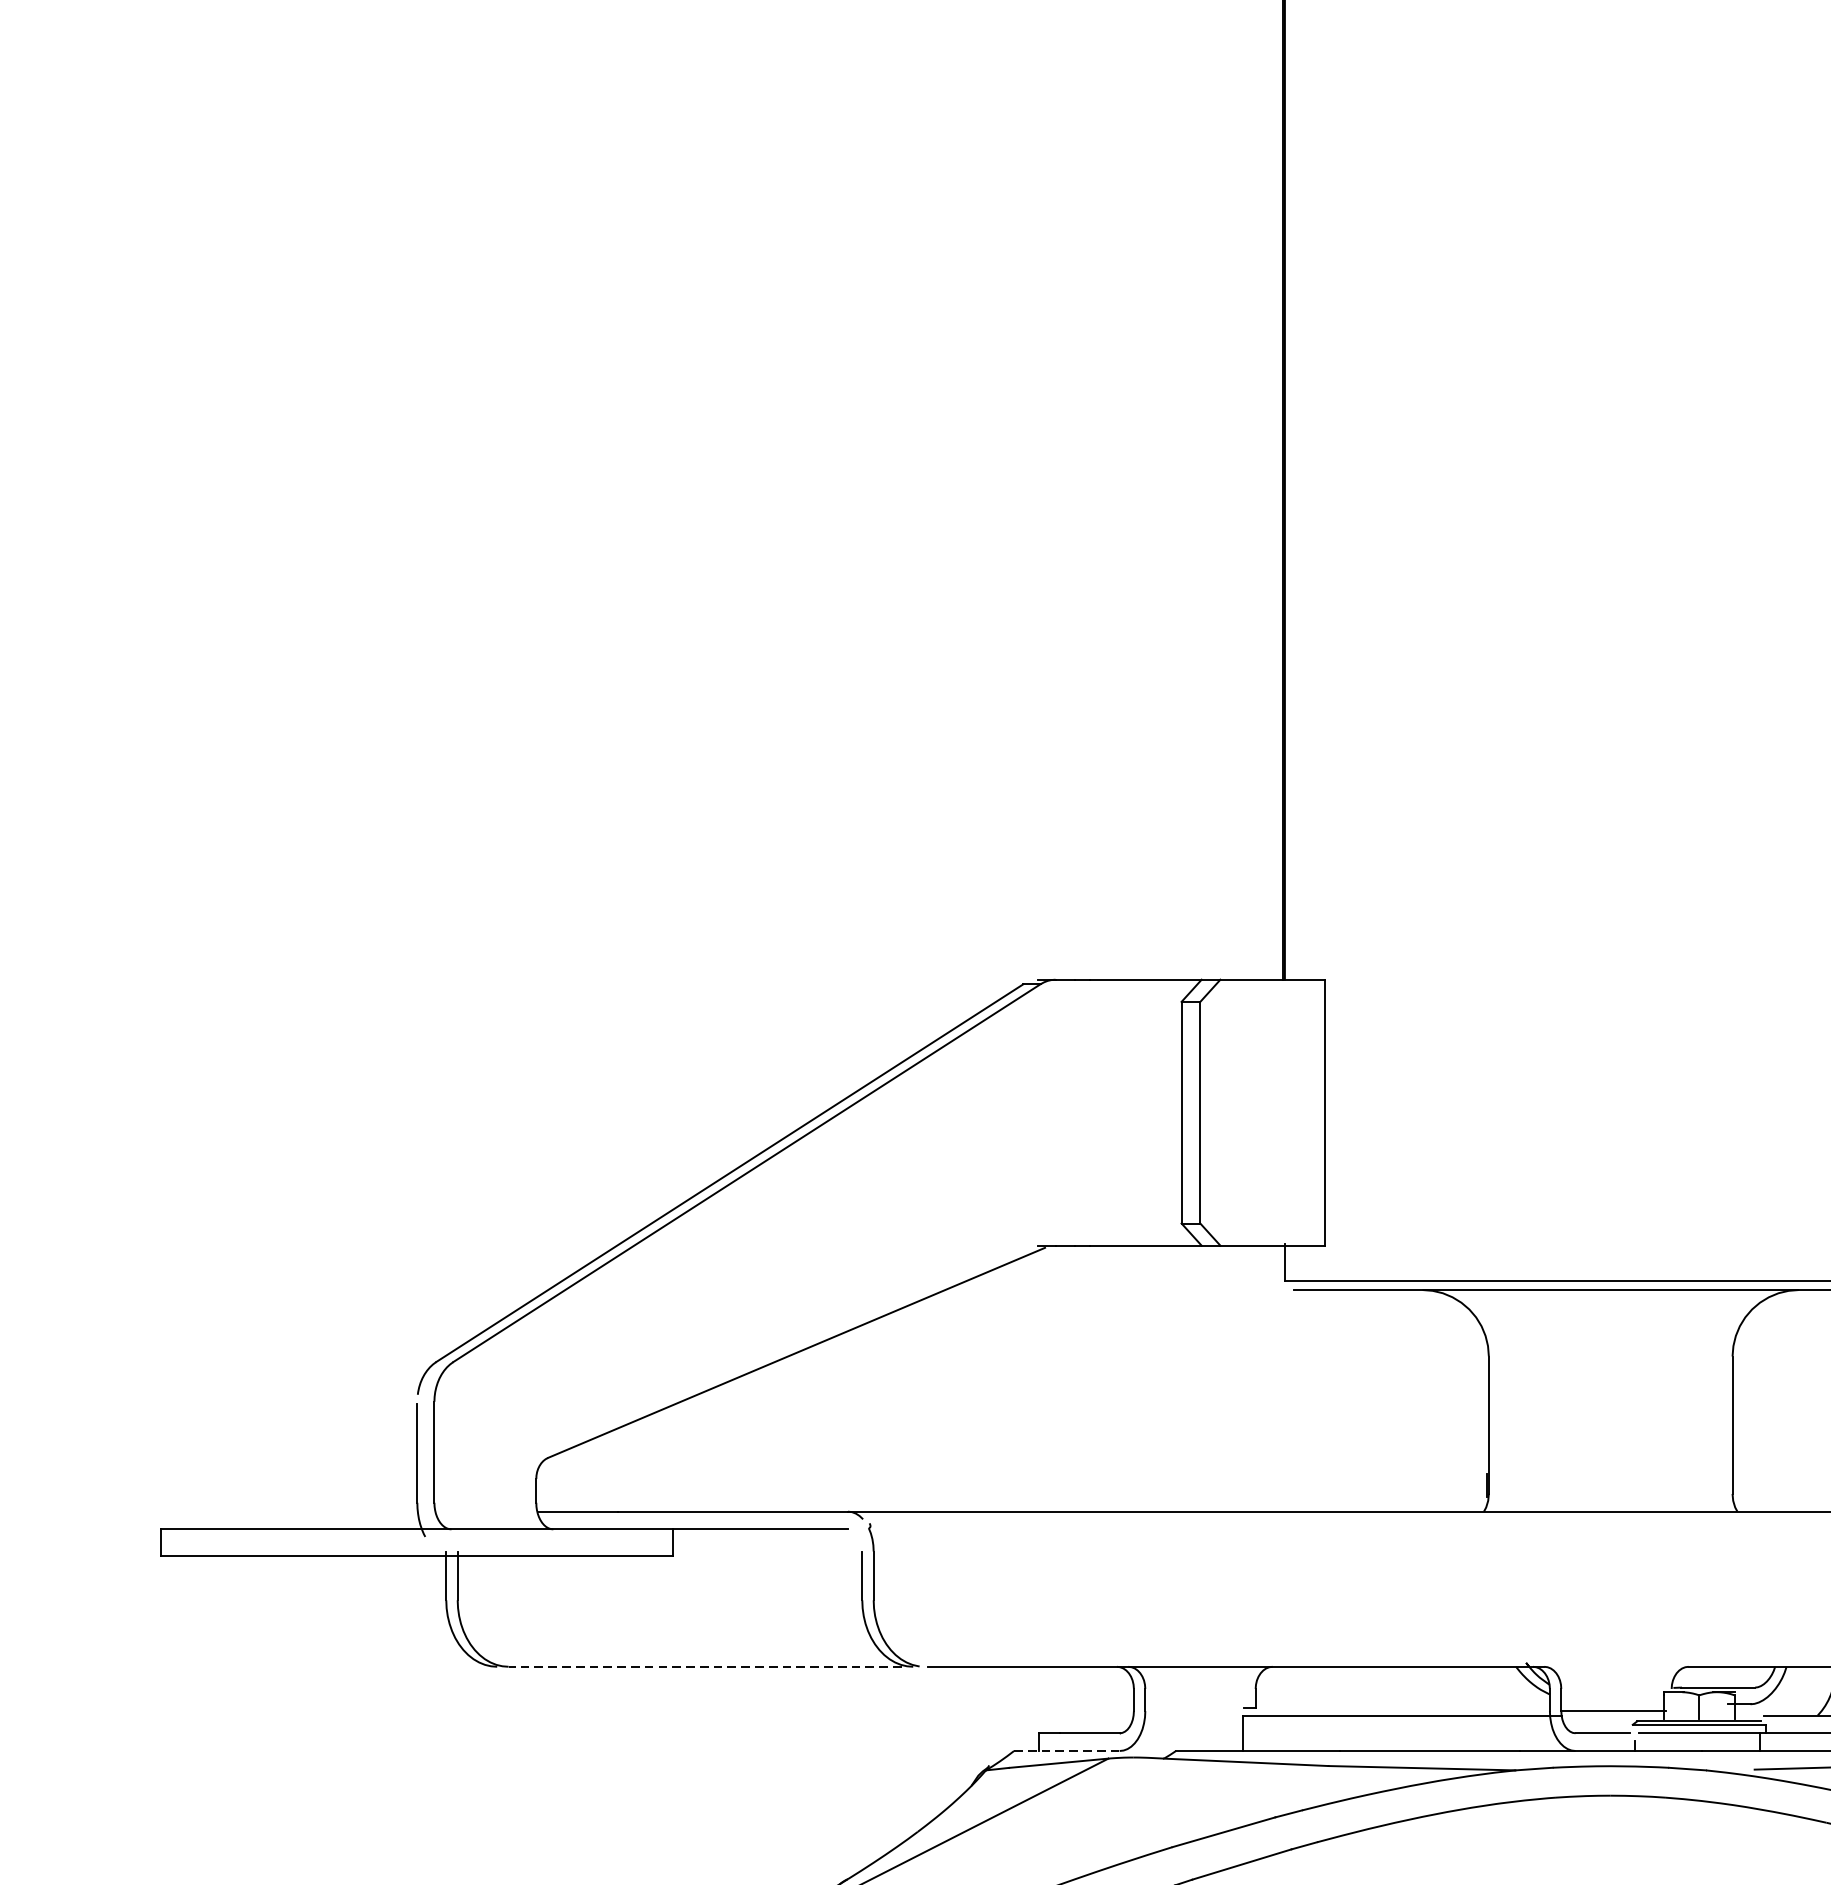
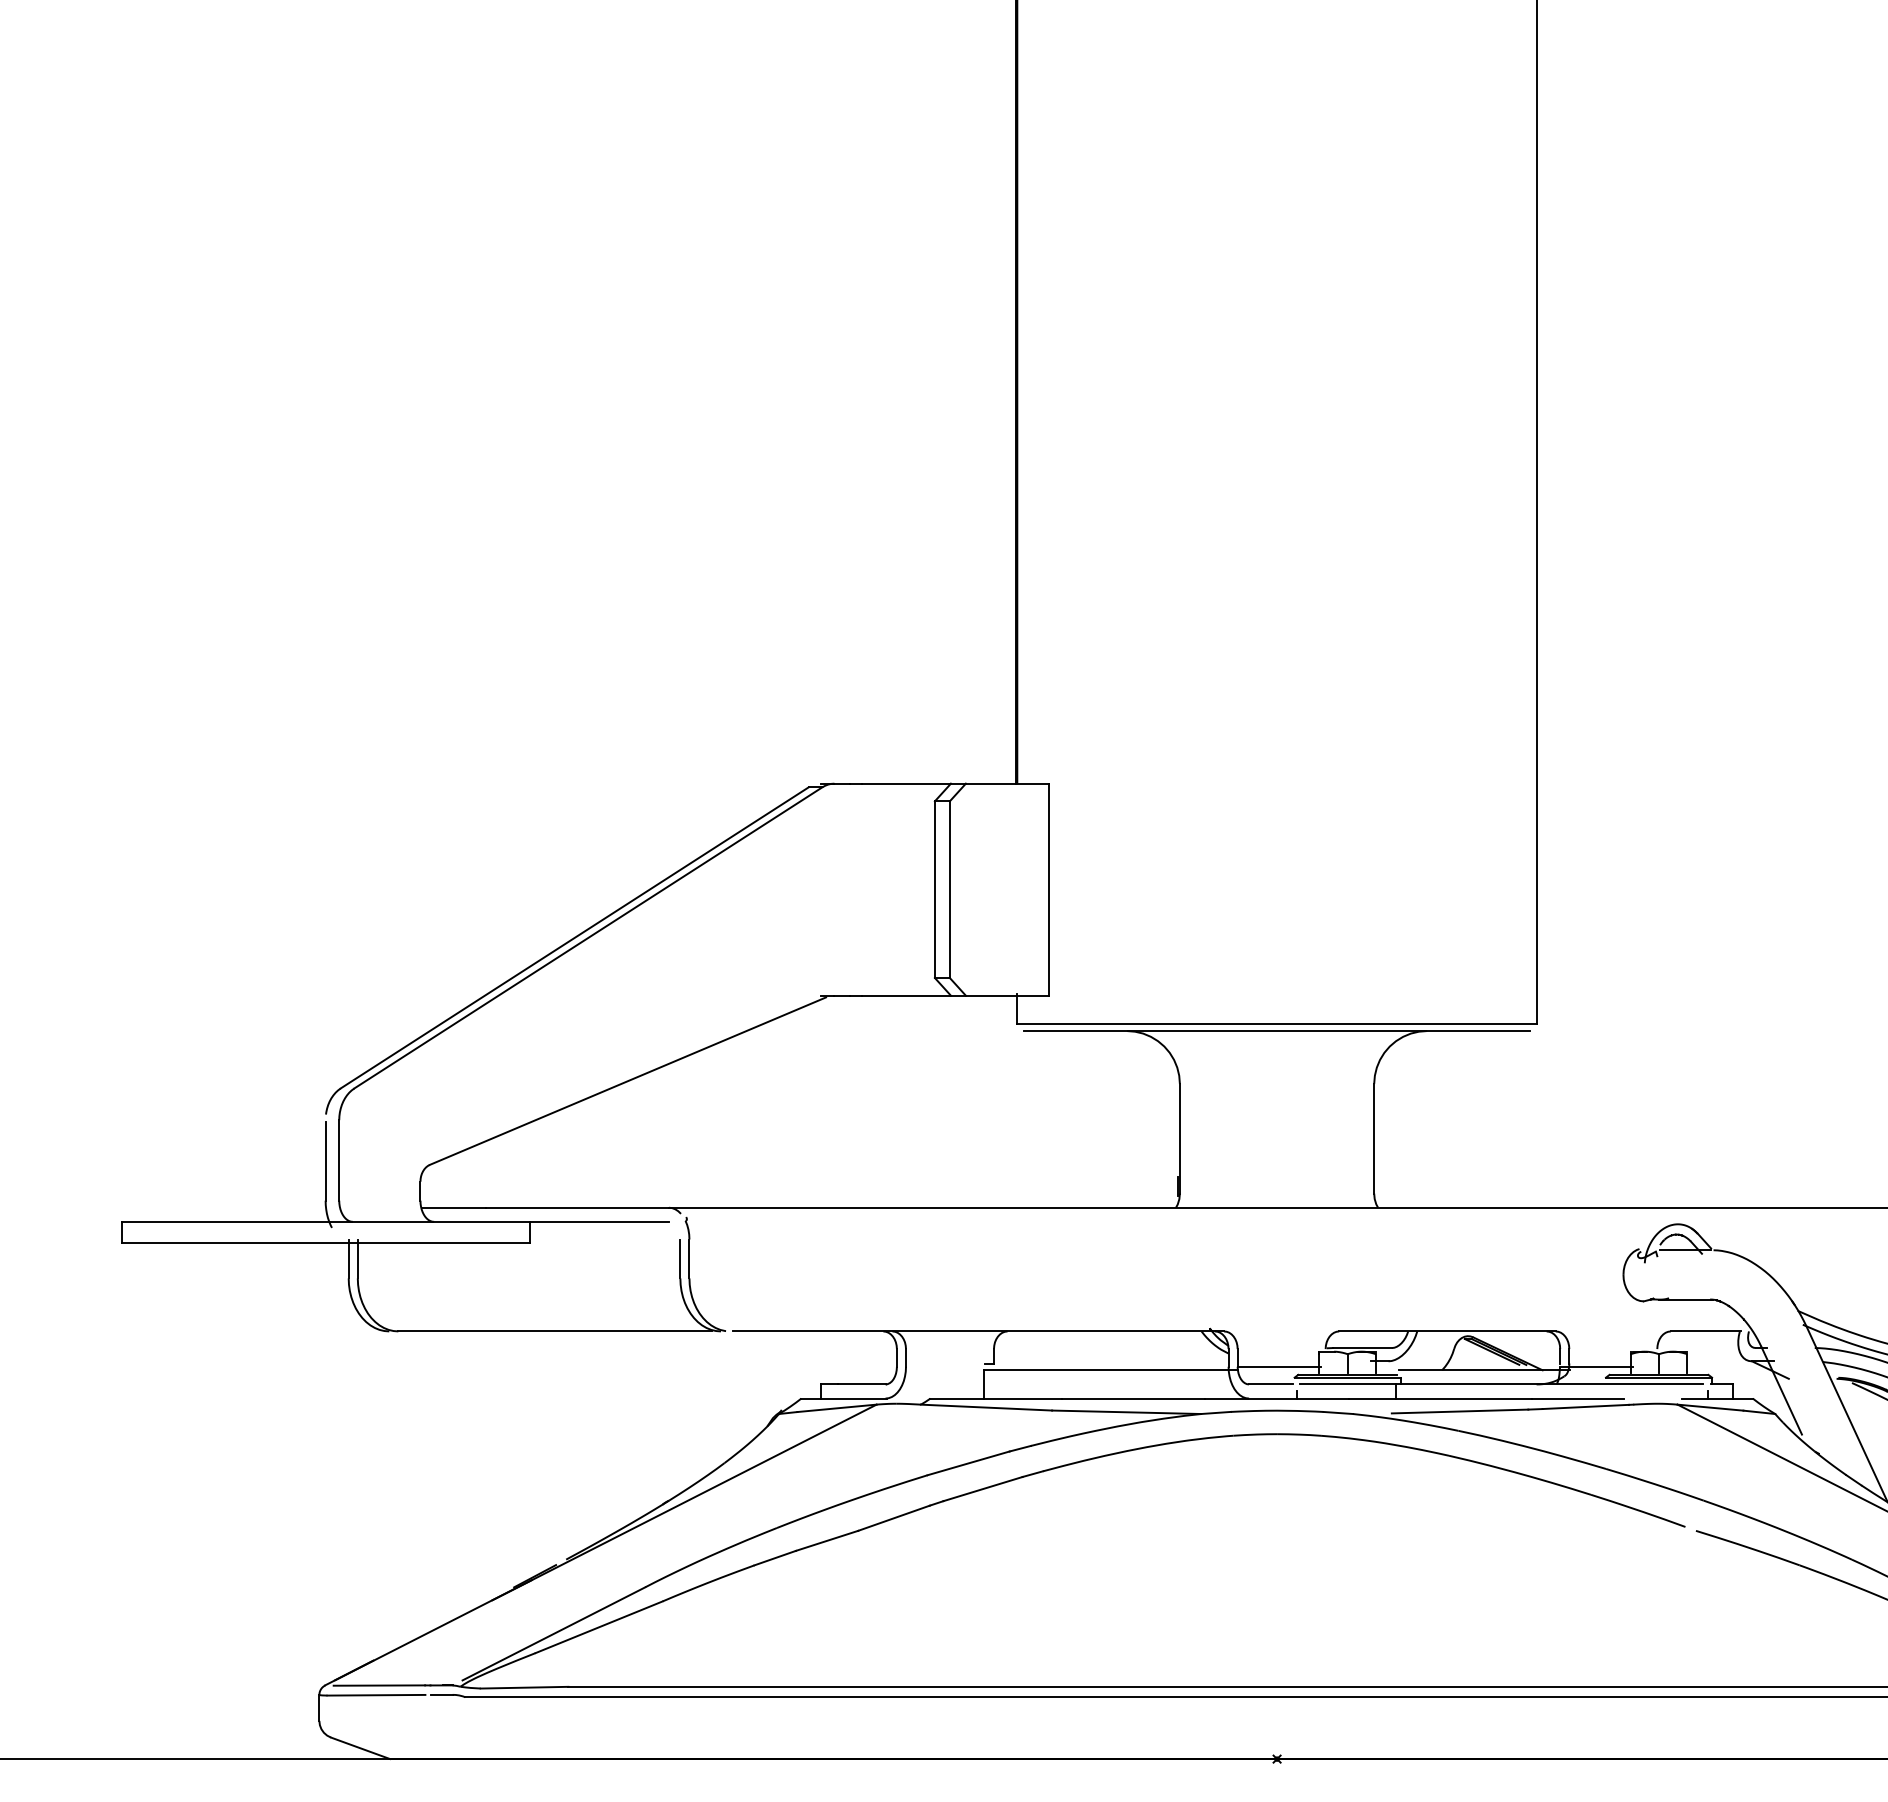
line: (705, 1666) -> (555, 1331), dashed -> solid
line: (1068, 1750) -> (844, 1398), dashed -> solid

